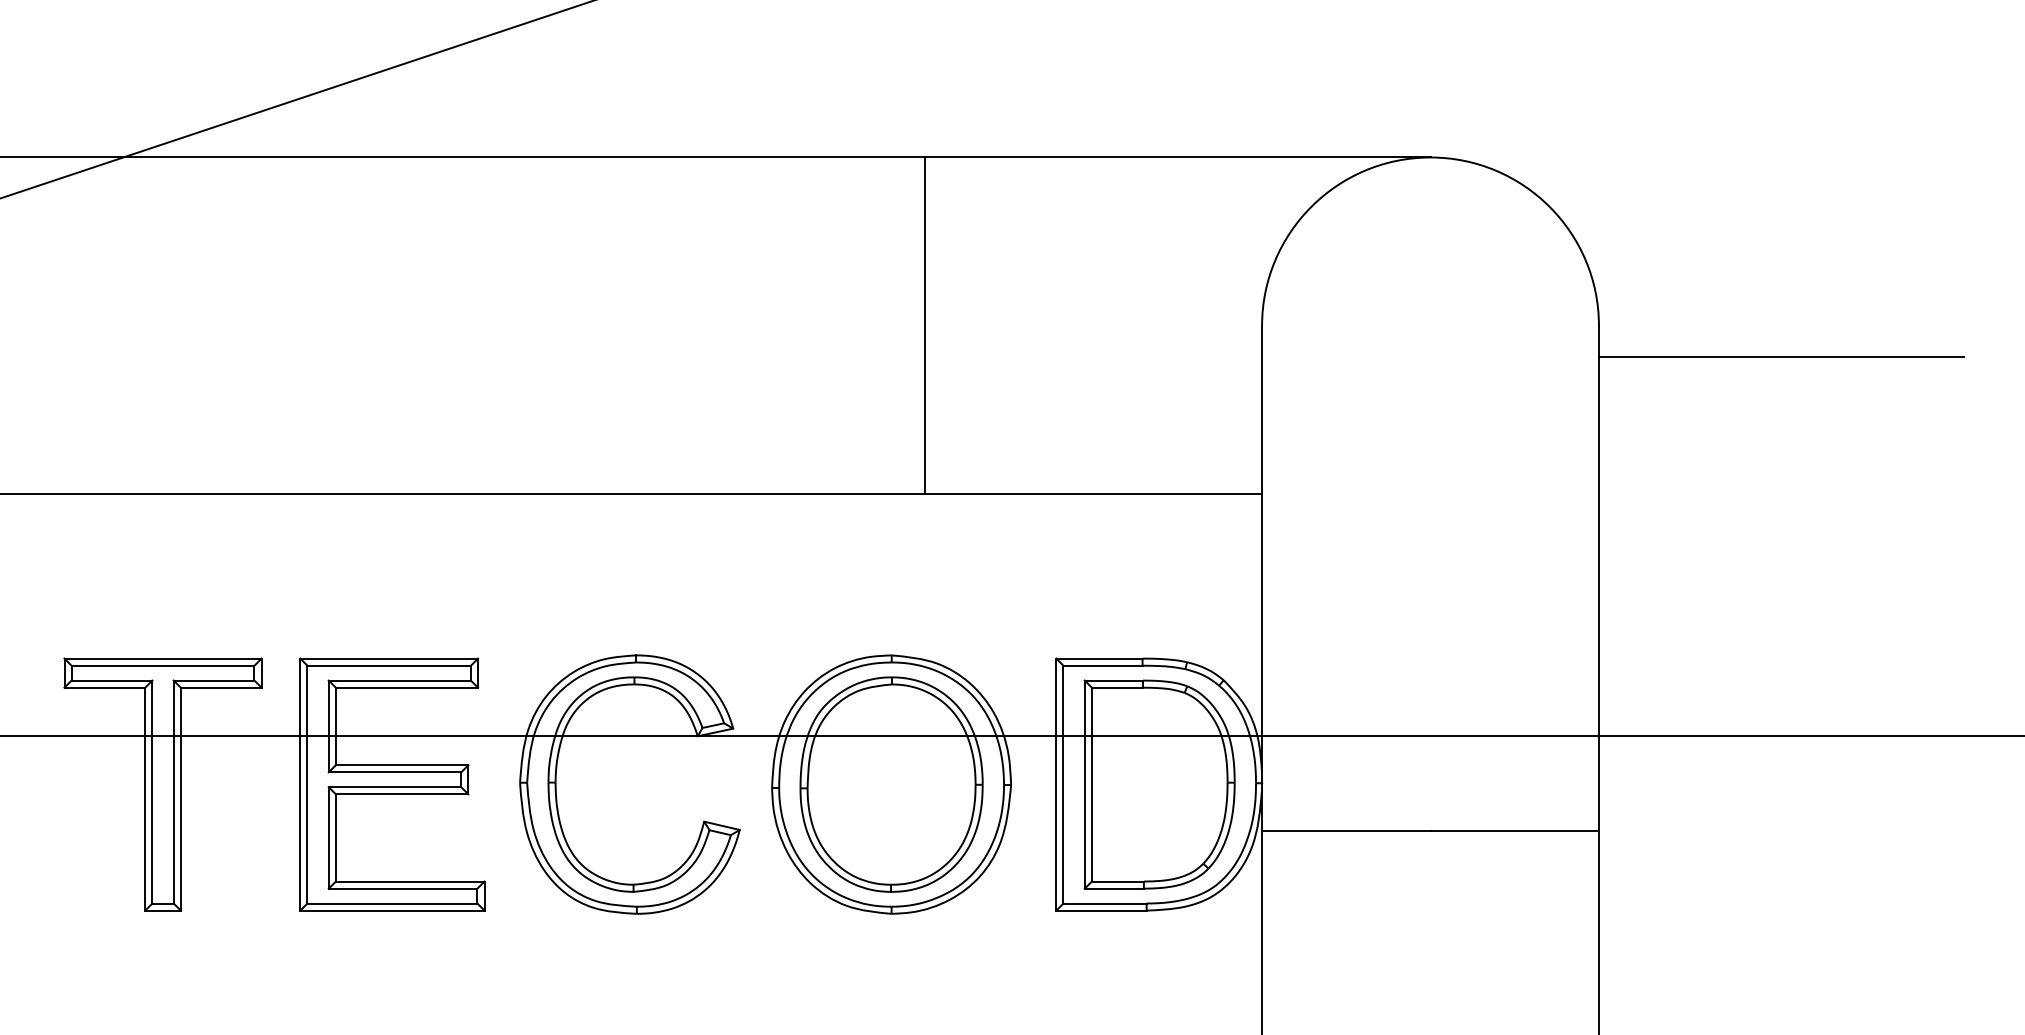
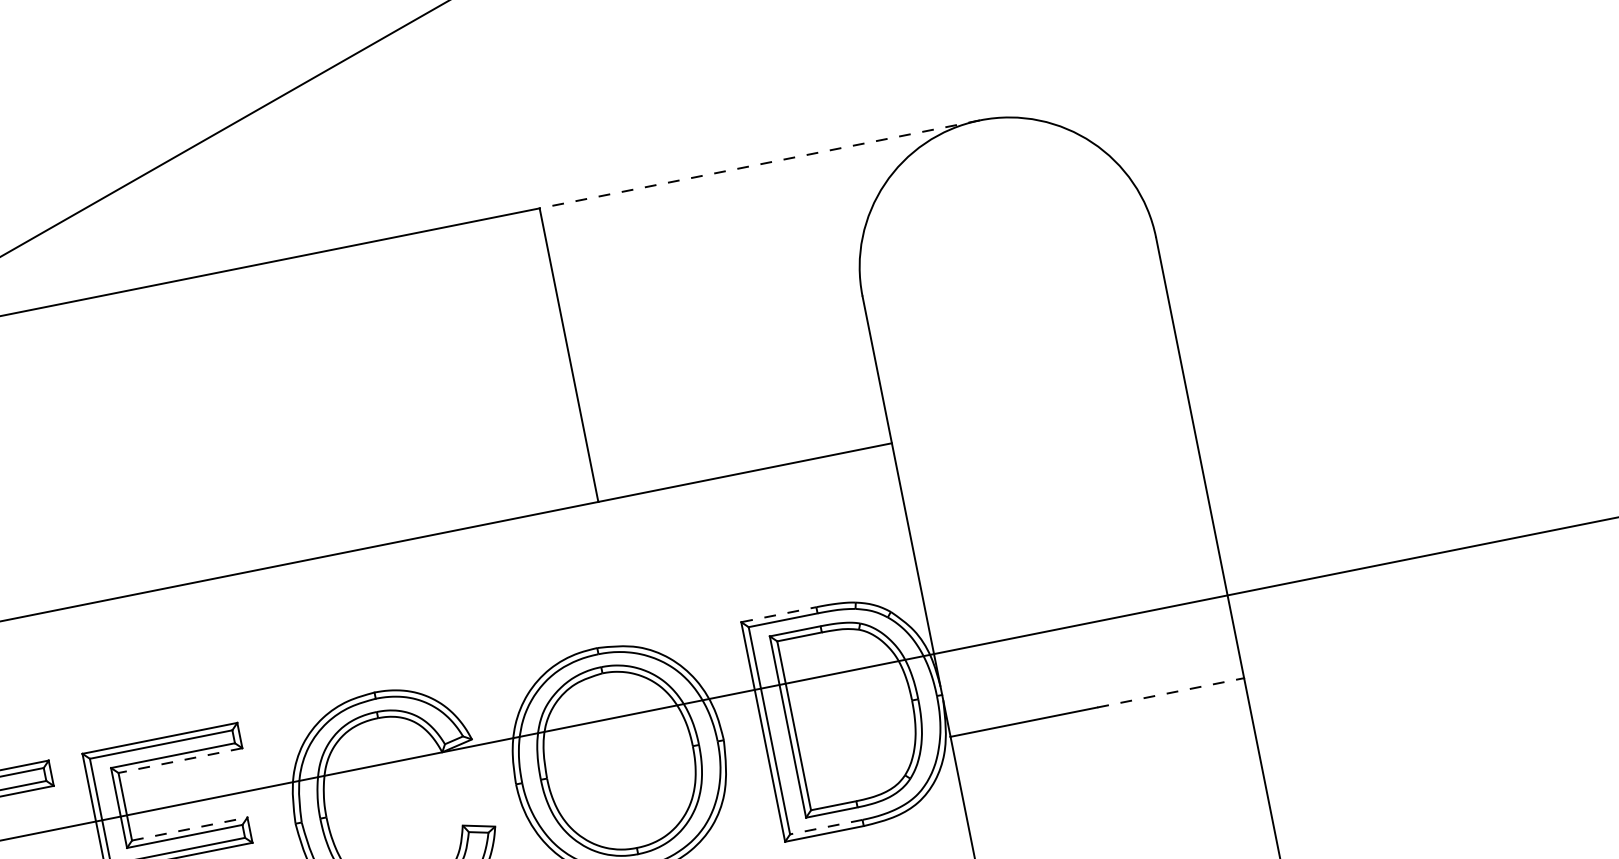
line: (1177, 157) -> (759, 164), solid -> dashed
line: (1781, 356) -> (1320, 232), removed
line: (1099, 658) -> (778, 614), solid -> dashed
line: (406, 687) -> (180, 760), solid -> dashed
line: (402, 765) -> (190, 829), solid -> dashed
line: (1515, 831) -> (1171, 692), solid -> dashed
line: (1105, 903) -> (826, 827), solid -> dashed

